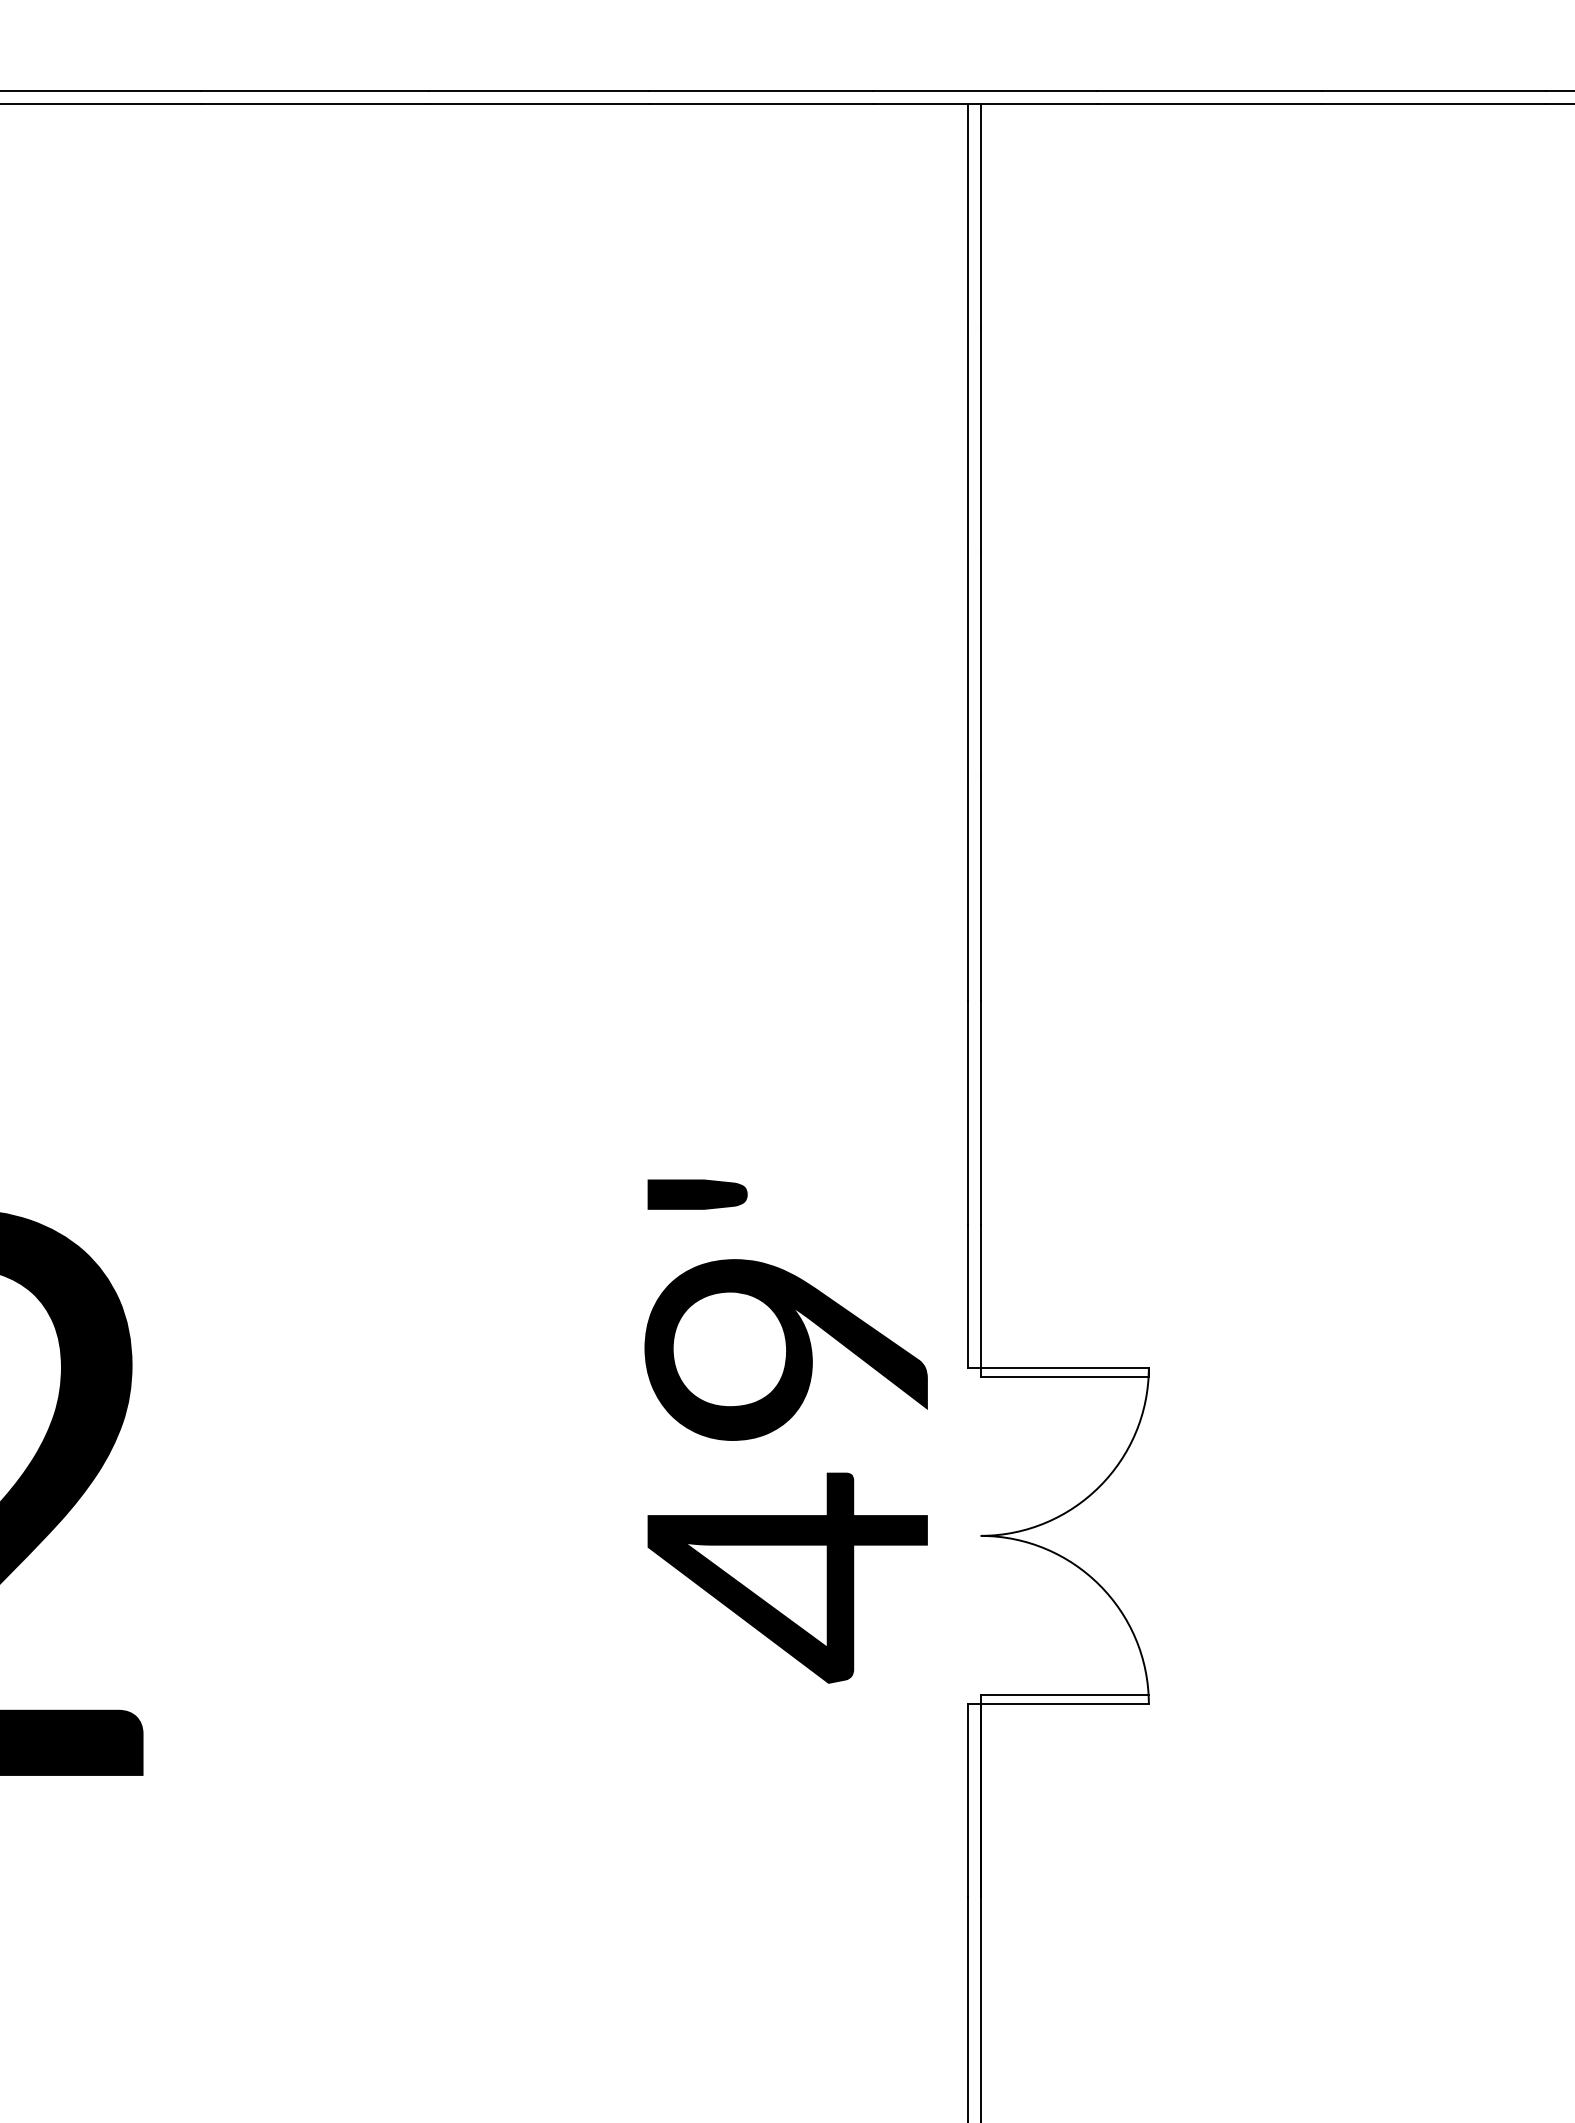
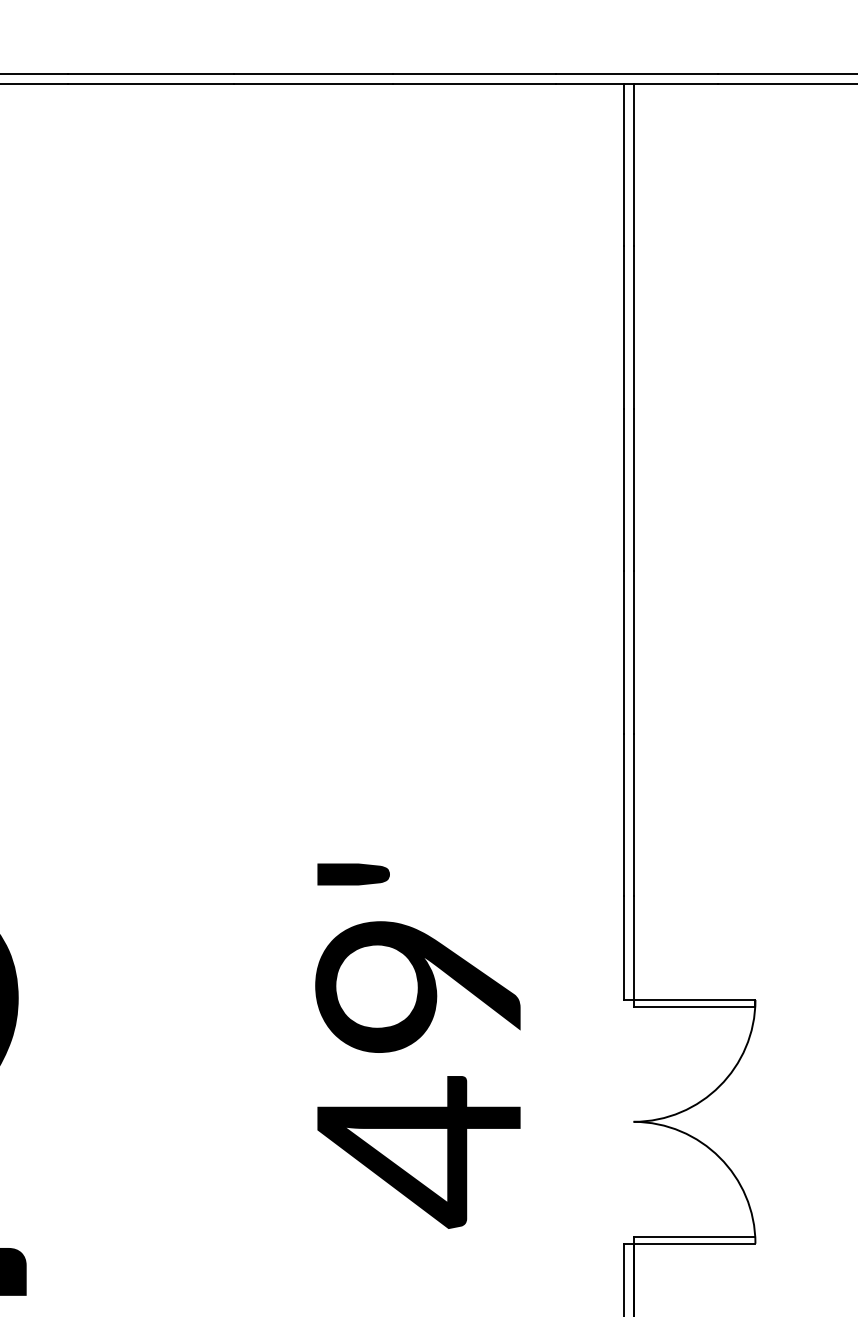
text: (785, 1431) -> (417, 1046), moved

